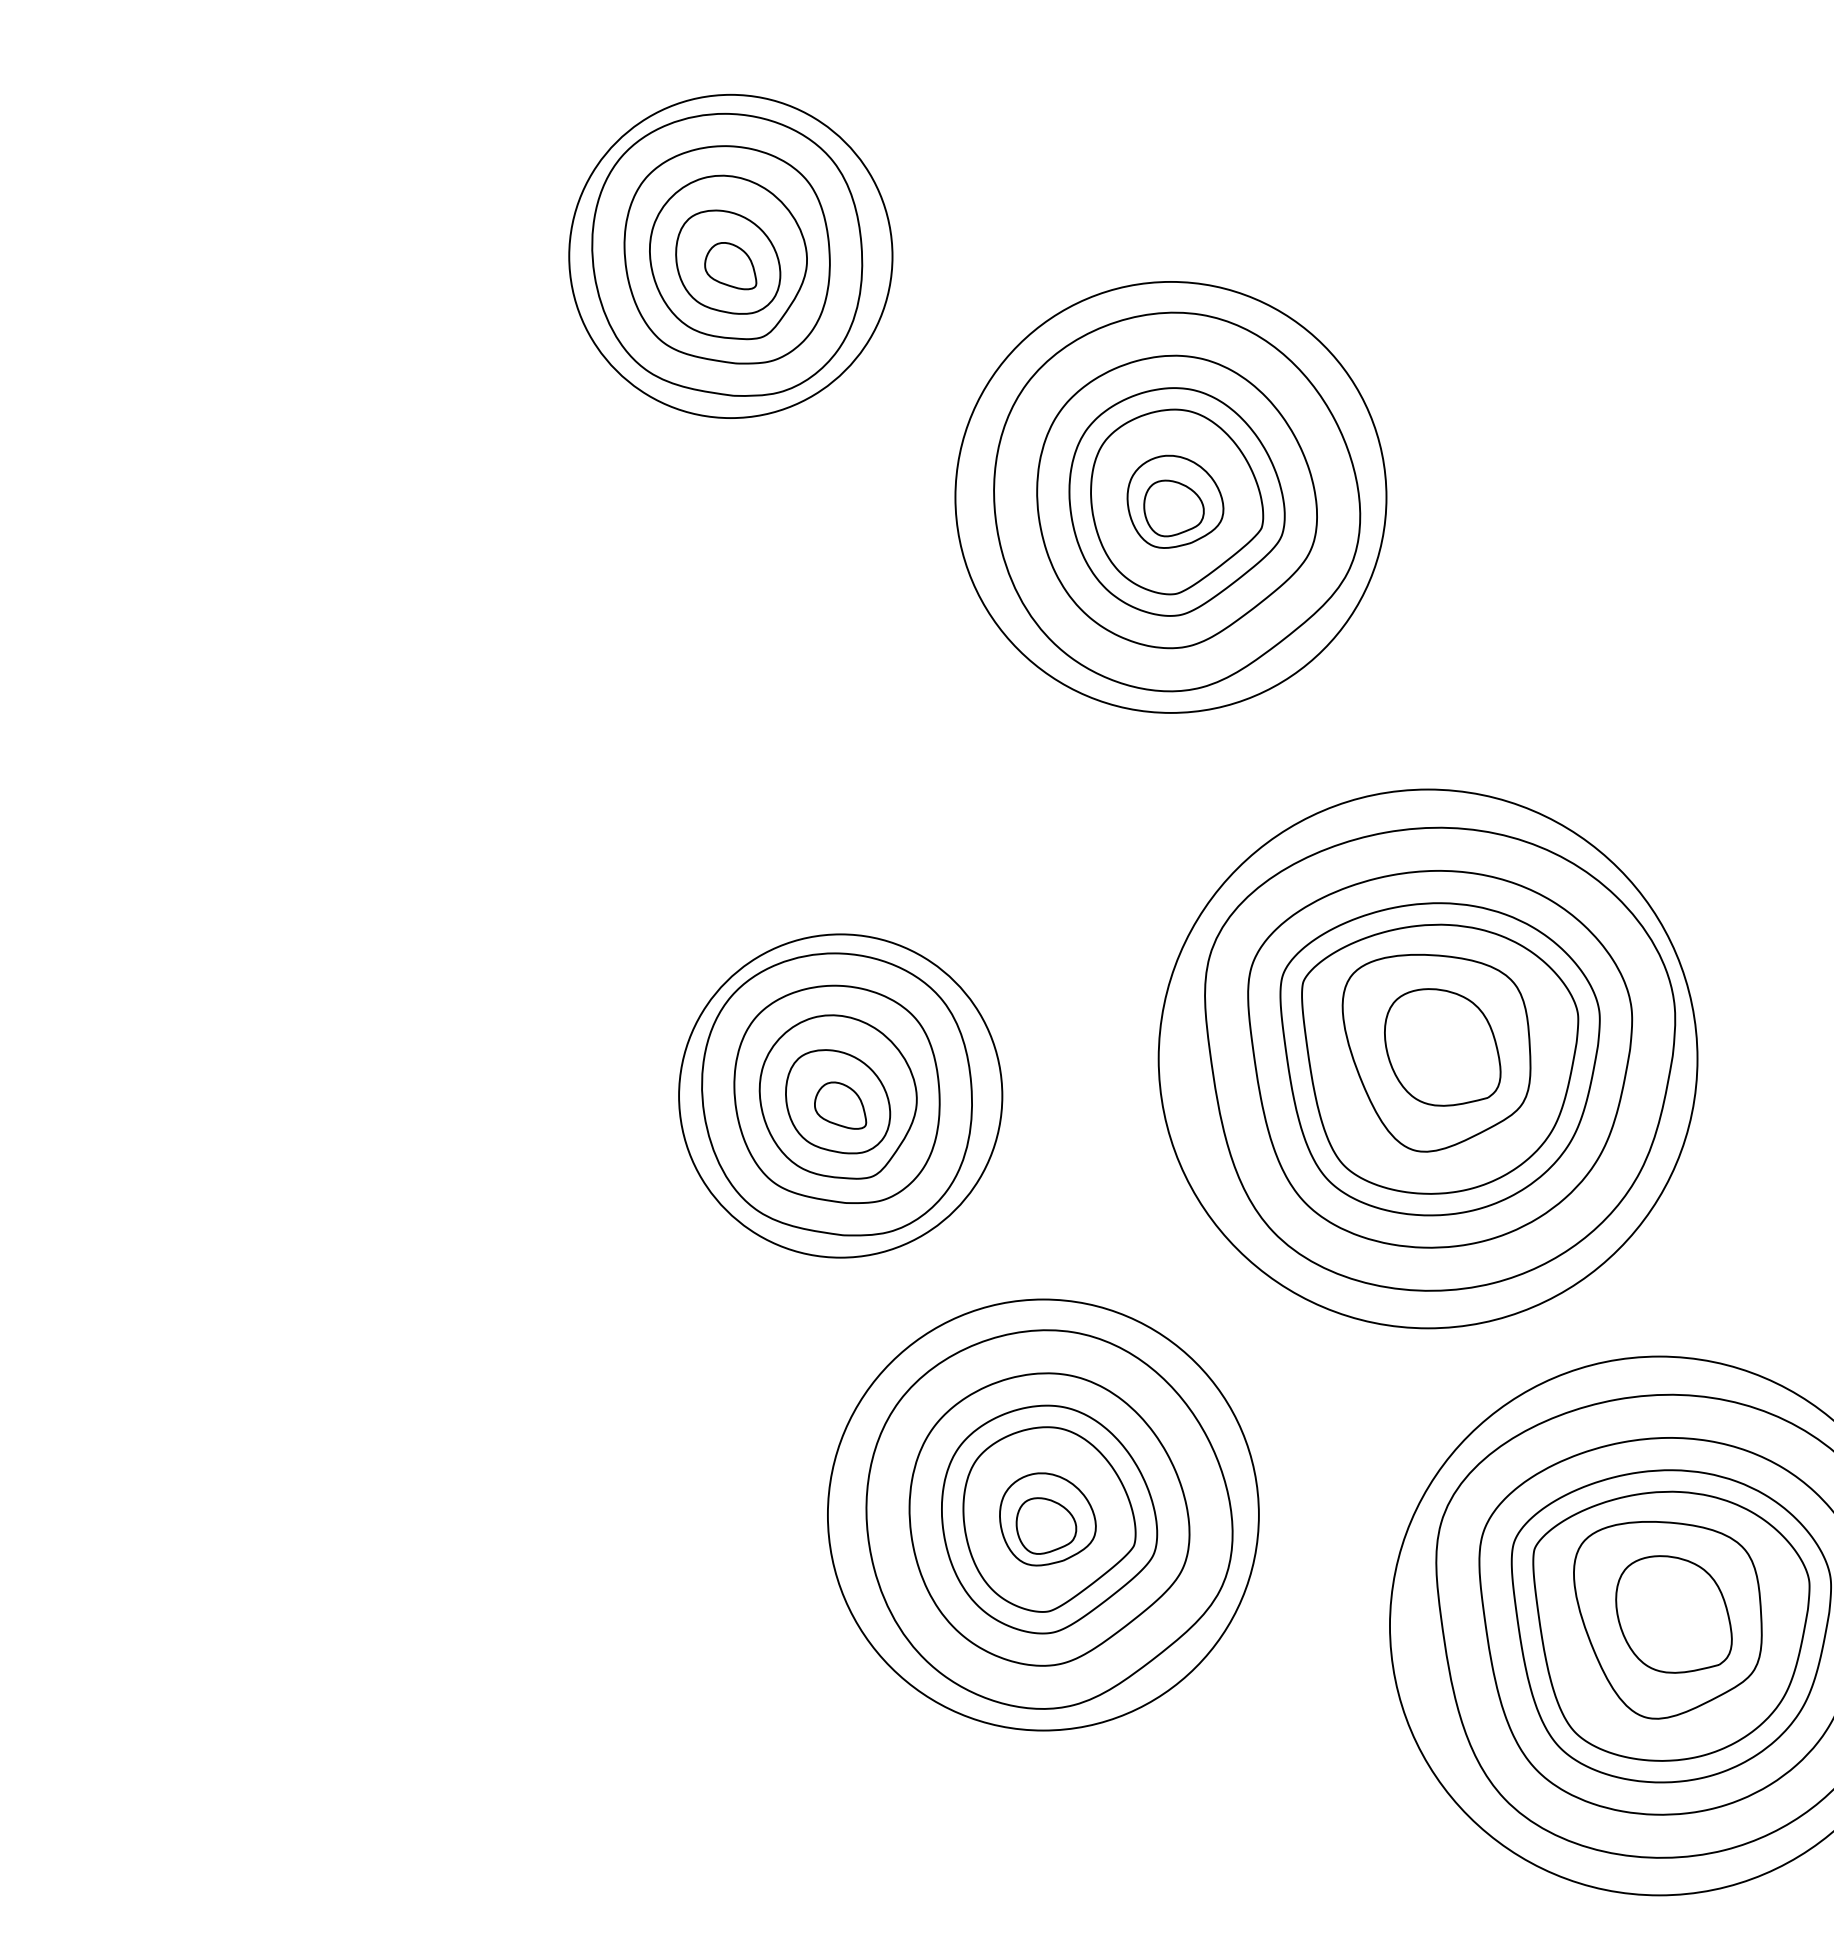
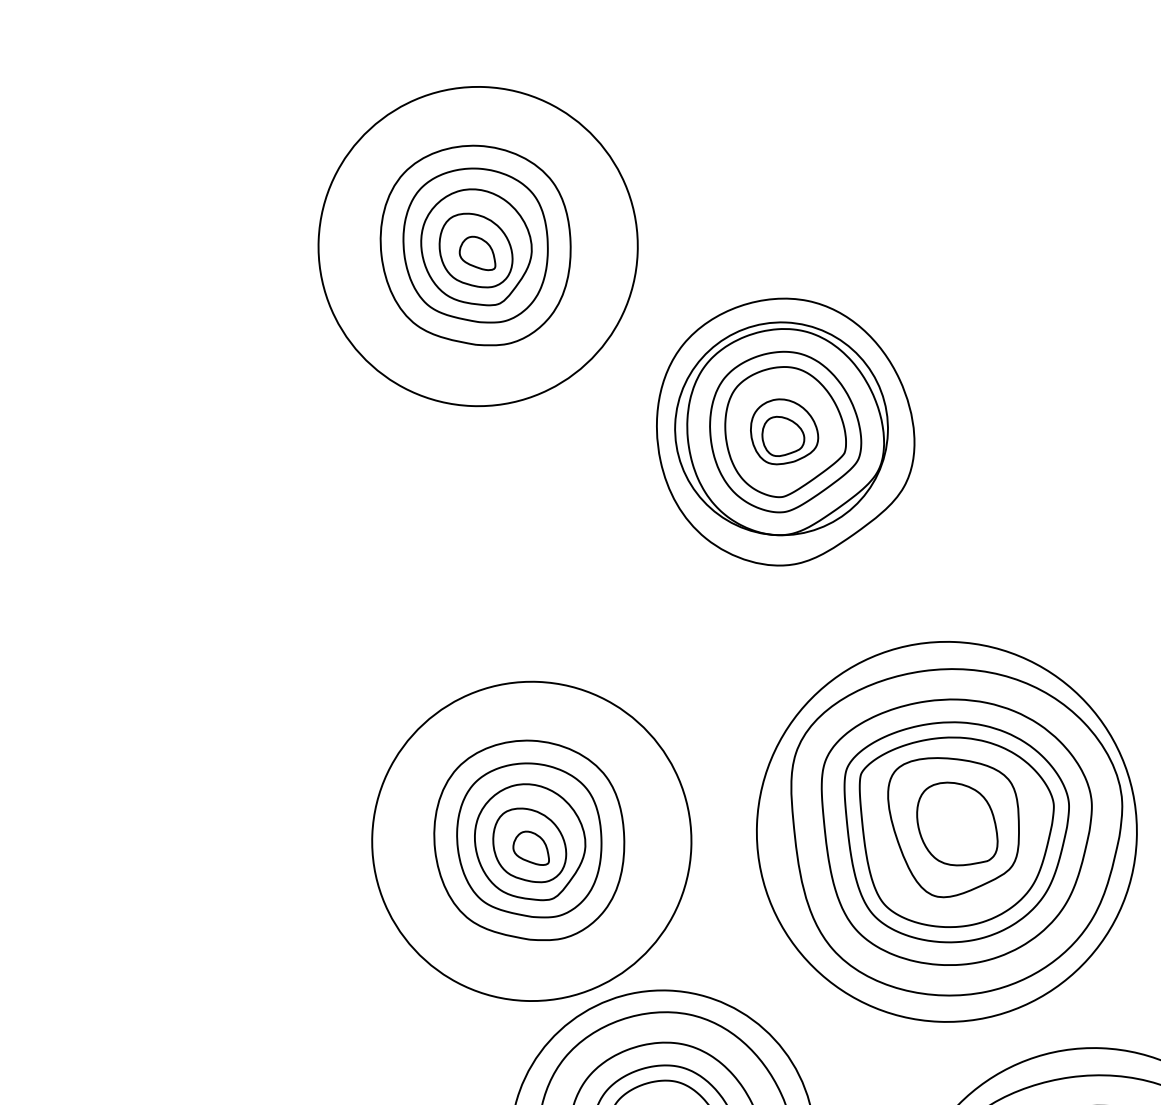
circle: (730, 256) -> (477, 246), size x1.4
circle: (1170, 496) -> (781, 428), size x0.7
circle: (840, 1095) -> (531, 841), size x1.4

